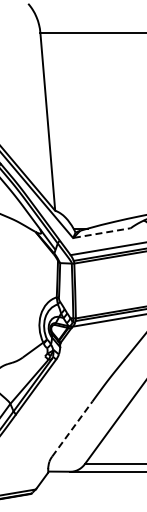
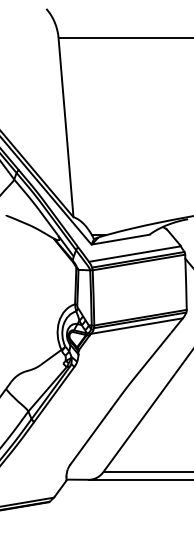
line: (101, 232) -> (120, 239), dashed -> solid
line: (72, 428) -> (90, 436), dashed -> solid

